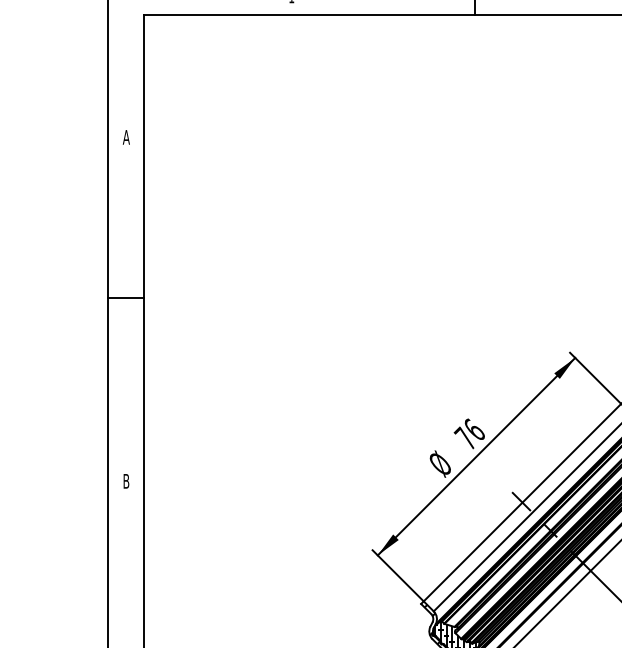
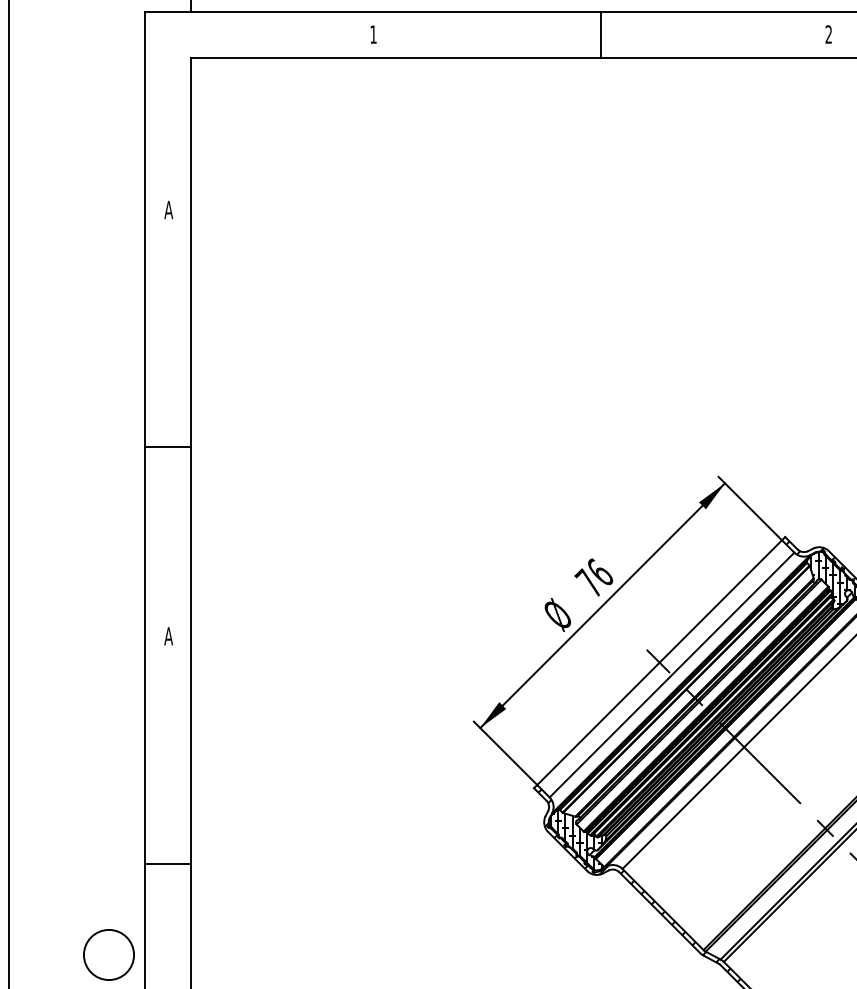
line: (125, 297) -> (167, 446), moved
text: (126, 481) -> (168, 636), B -> A

